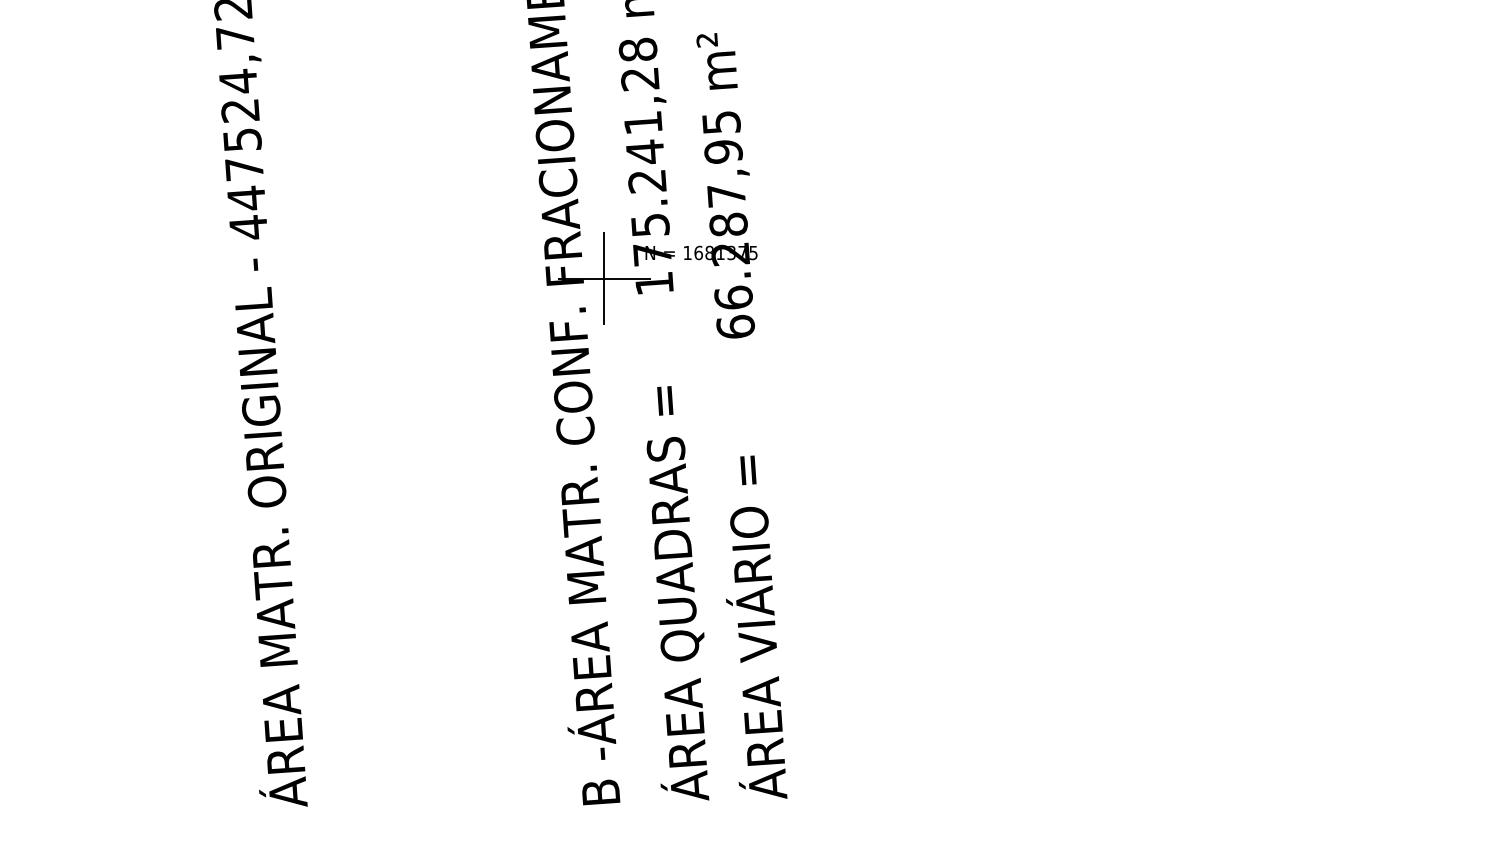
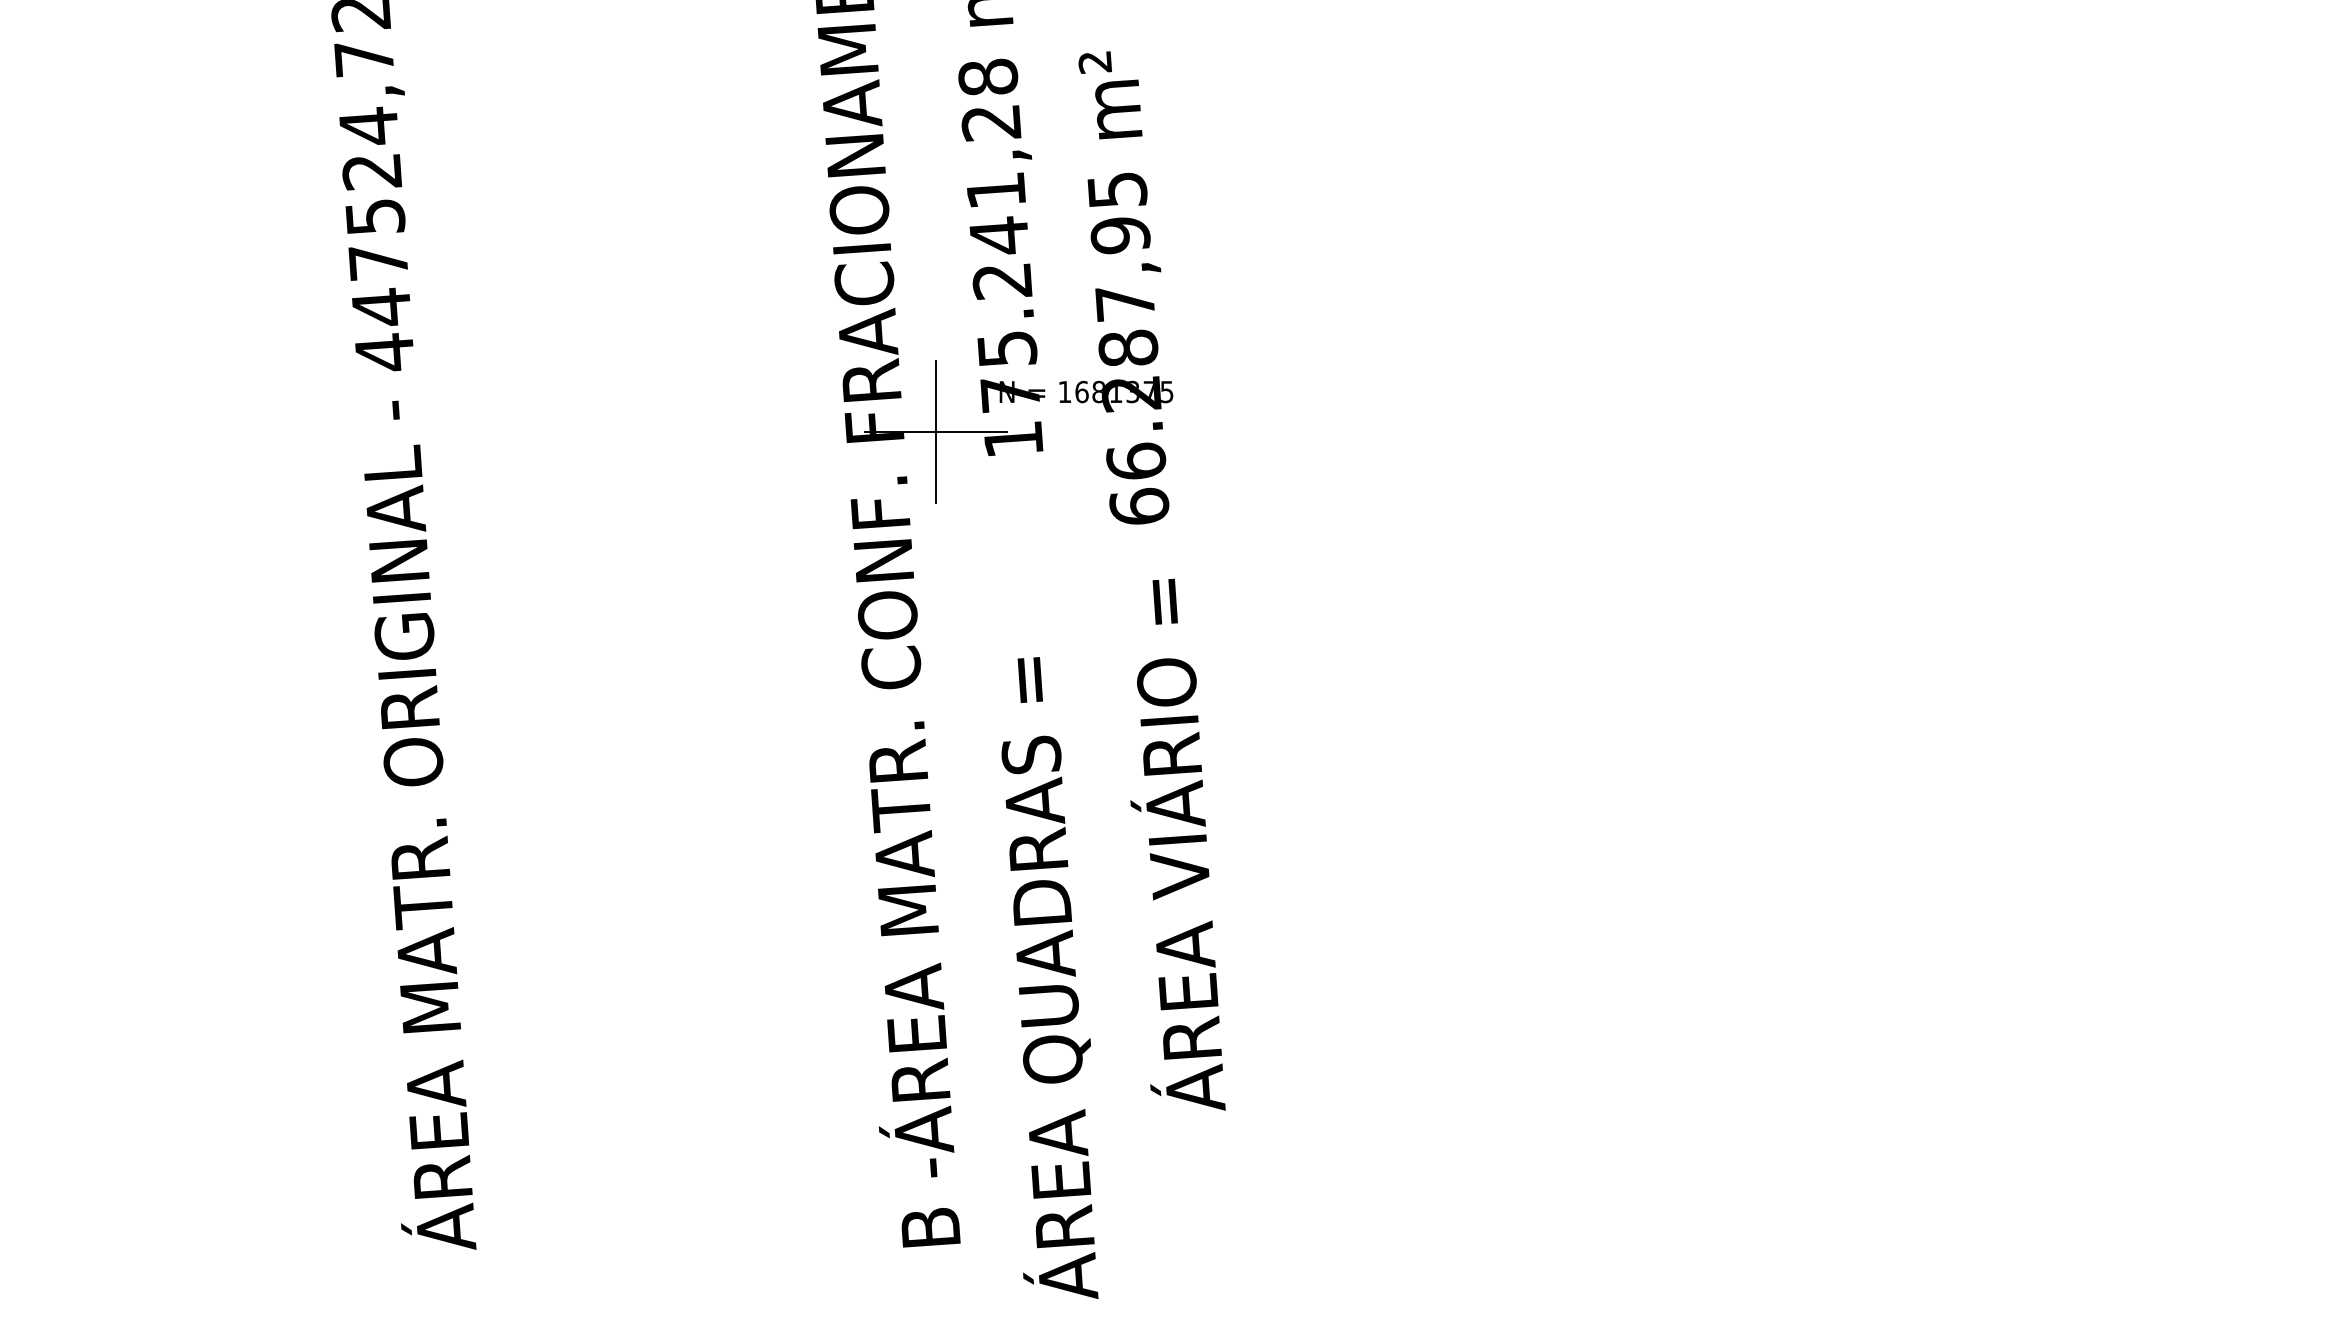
text: (677, 593) -> (1049, 978), moved
text: (756, 626) -> (1177, 843), moved

